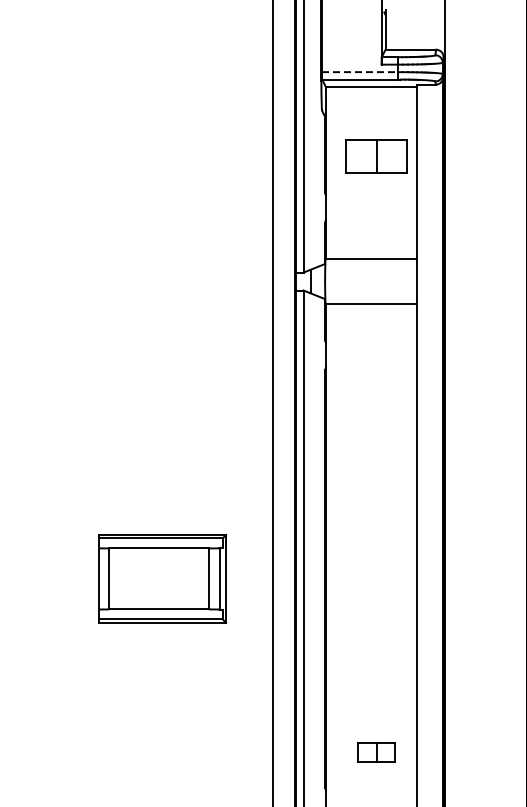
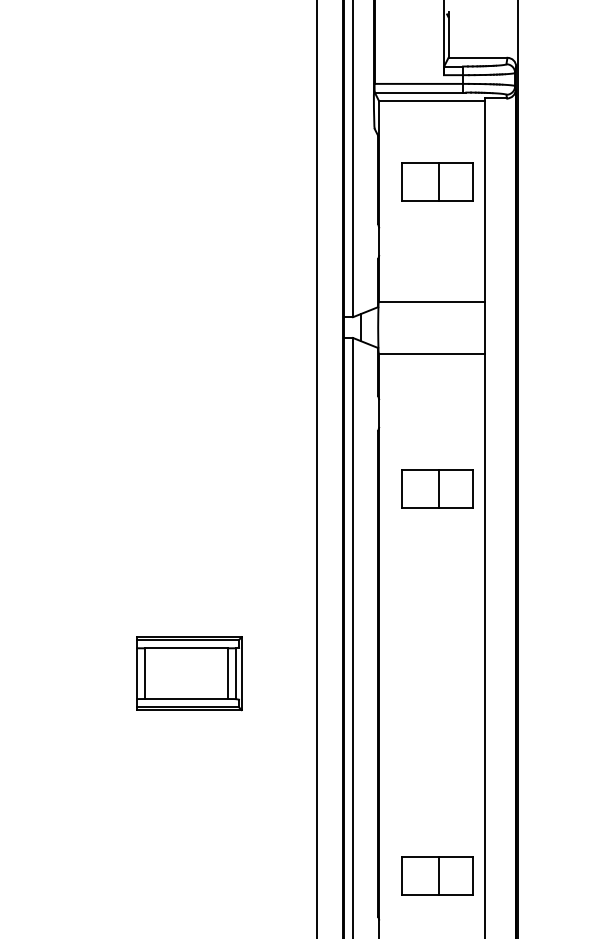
line: (362, 72) -> (421, 84), dashed -> solid
part: (376, 420) -> (437, 489), added
part: (162, 578) -> (188, 673), size x0.71
part: (376, 752) -> (437, 875), size x1.67

